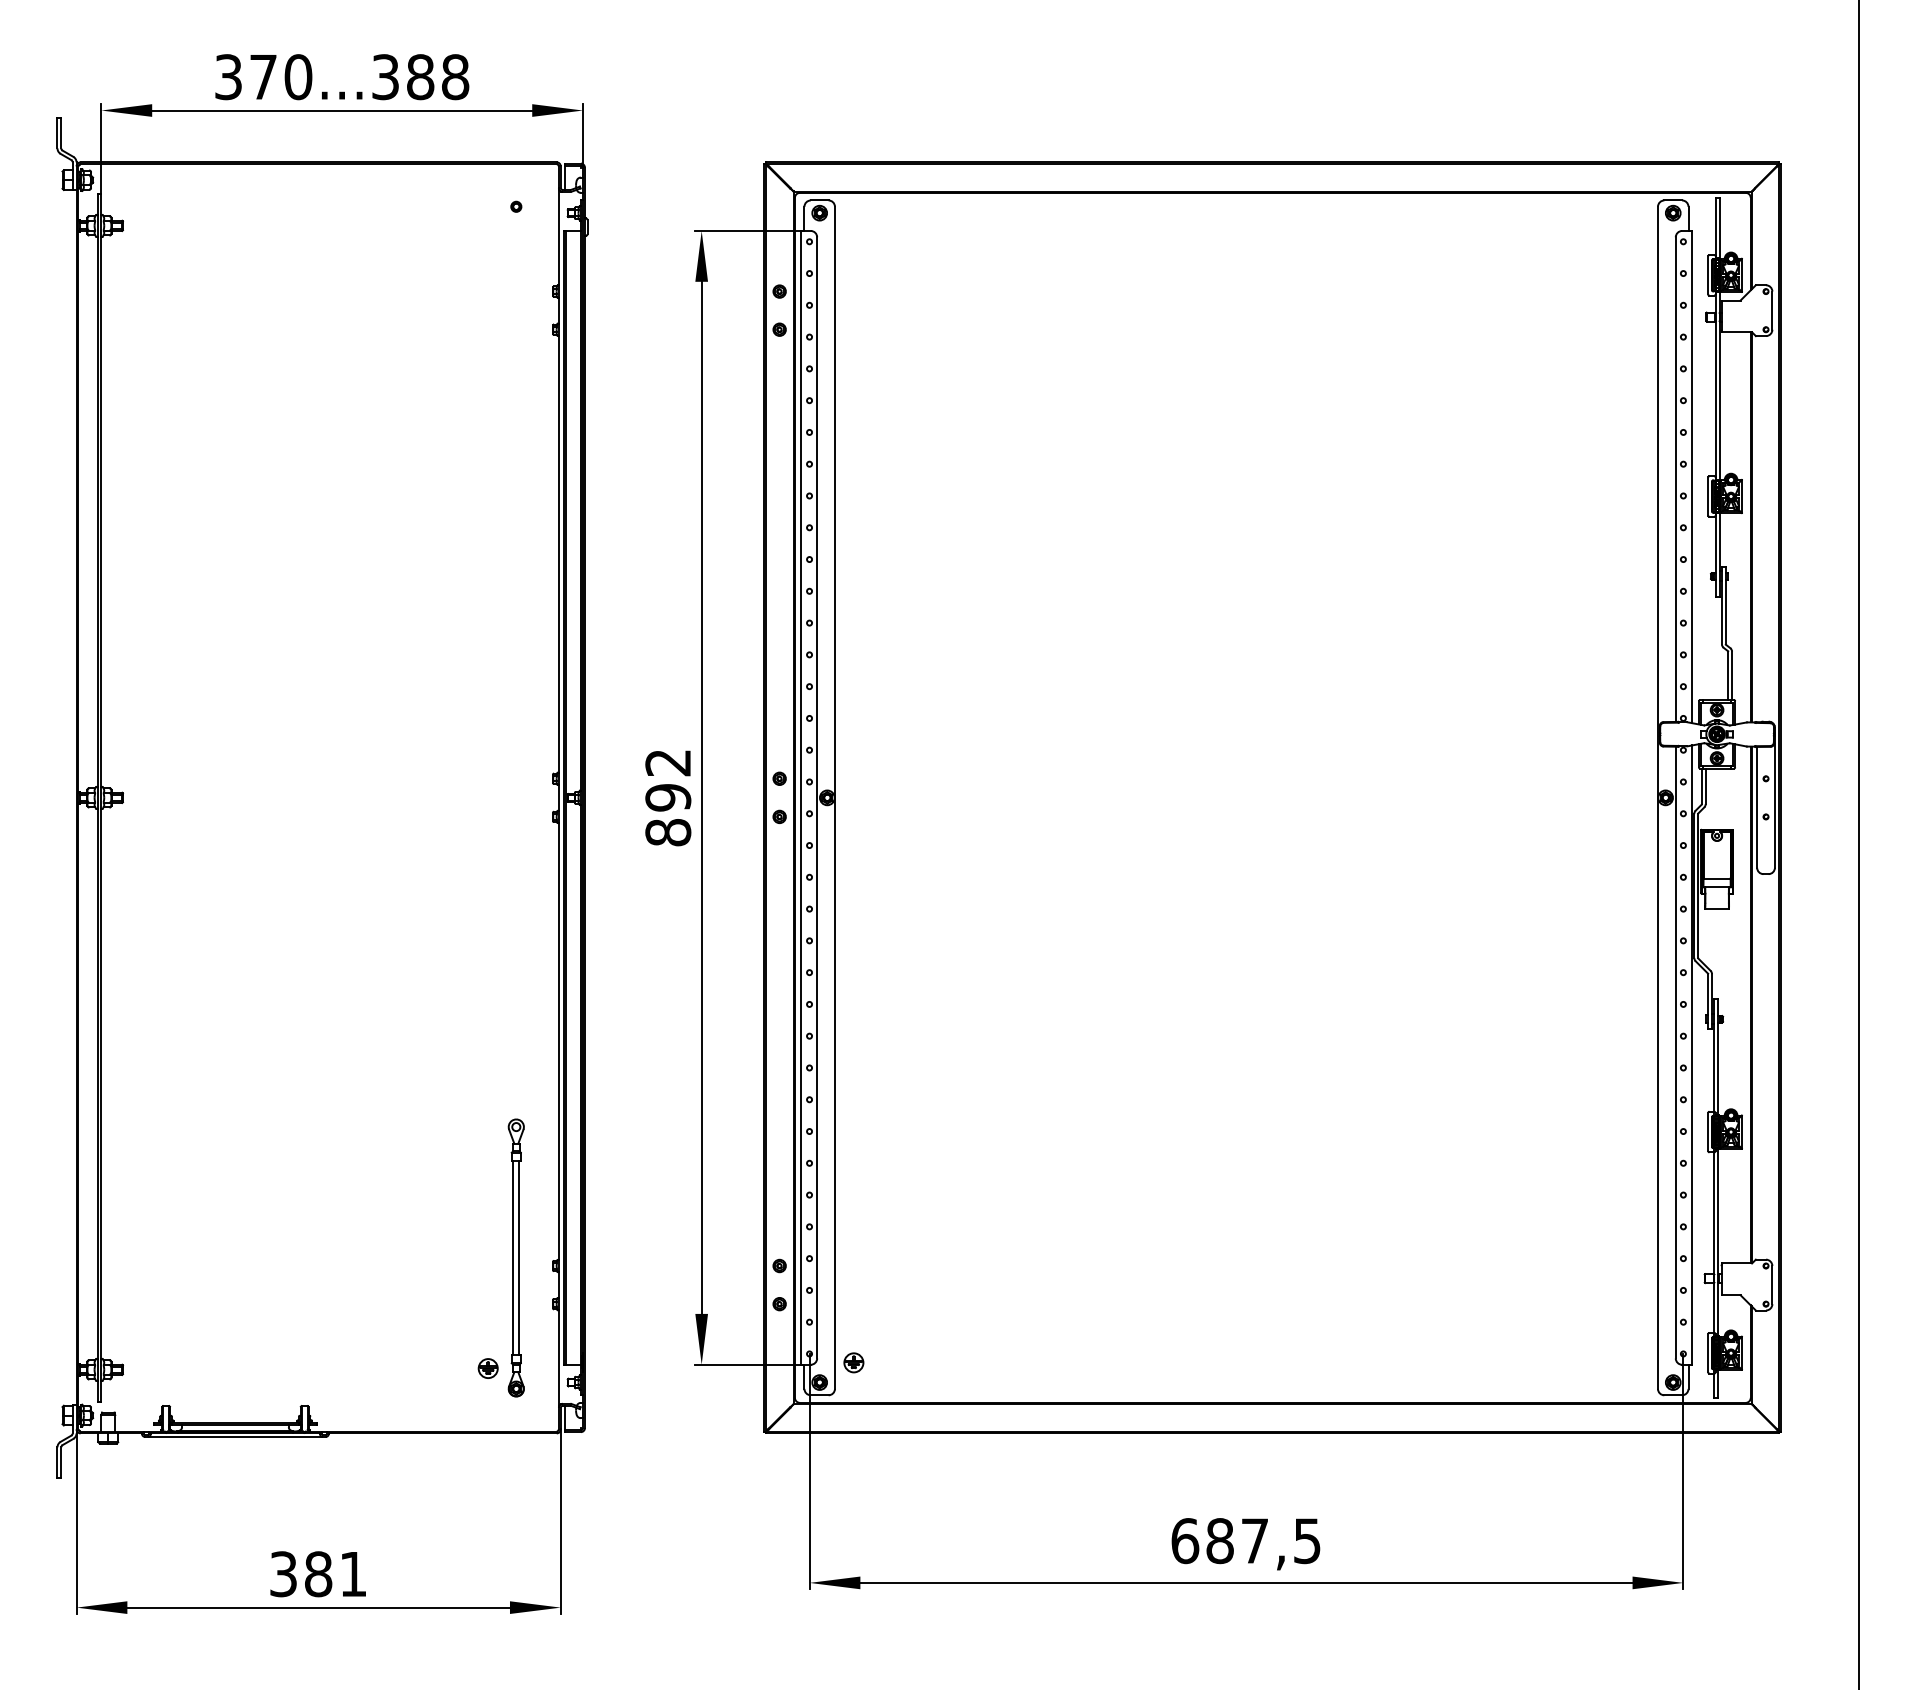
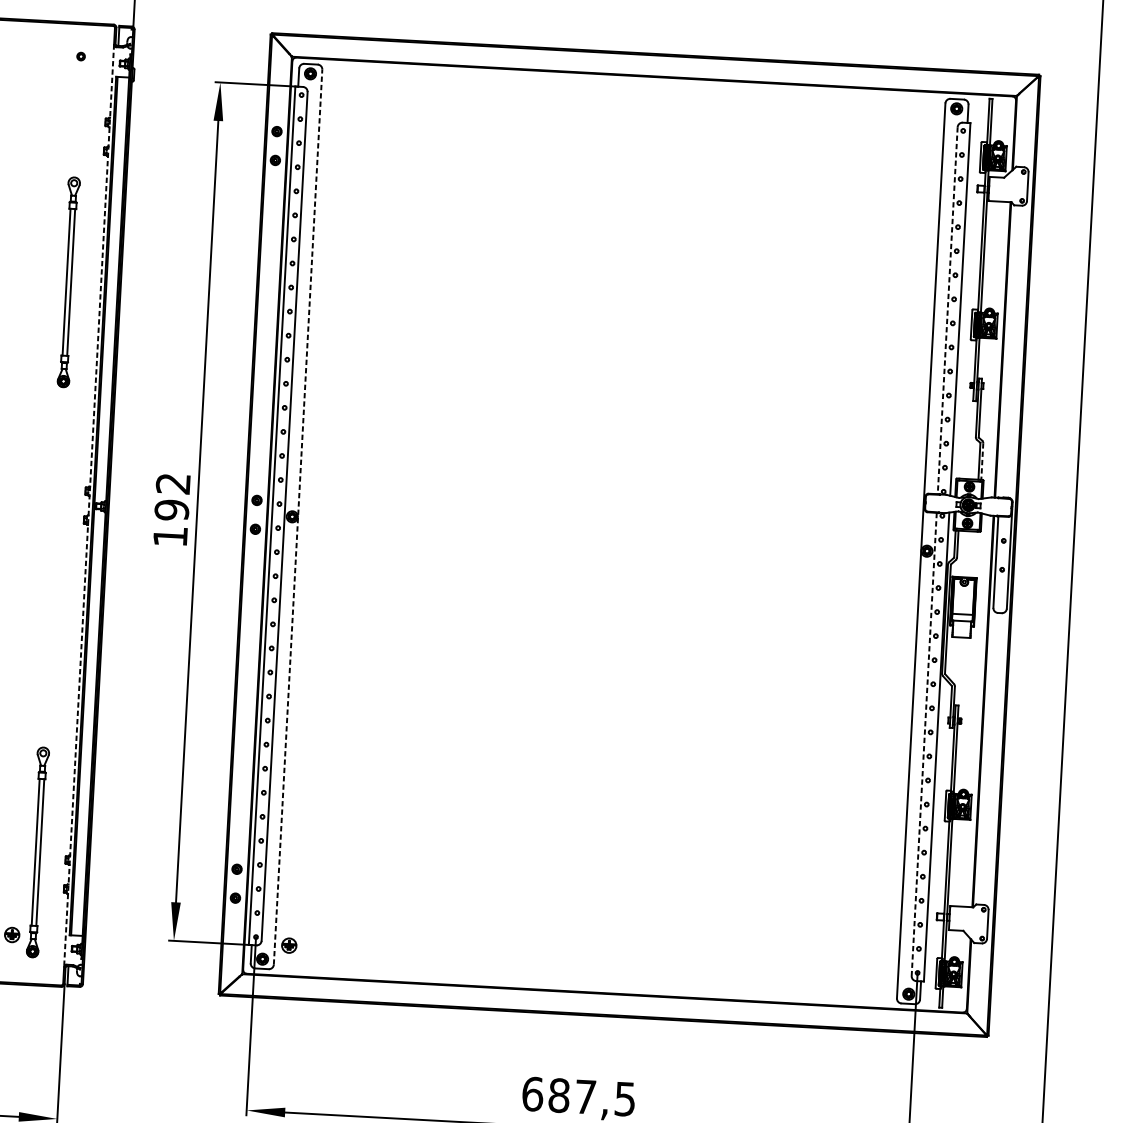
line: (1675, 480) -> (947, 311), solid -> dashed
part: (515, 504) -> (68, 281), added
line: (1732, 676) -> (982, 462), solid -> dashed
line: (834, 797) -> (297, 516), solid -> dashed
line: (558, 798) -> (88, 506), solid -> dashed
text: (668, 832) -> (170, 536), 892 -> 192
line: (1675, 1052) -> (924, 744), solid -> dashed

